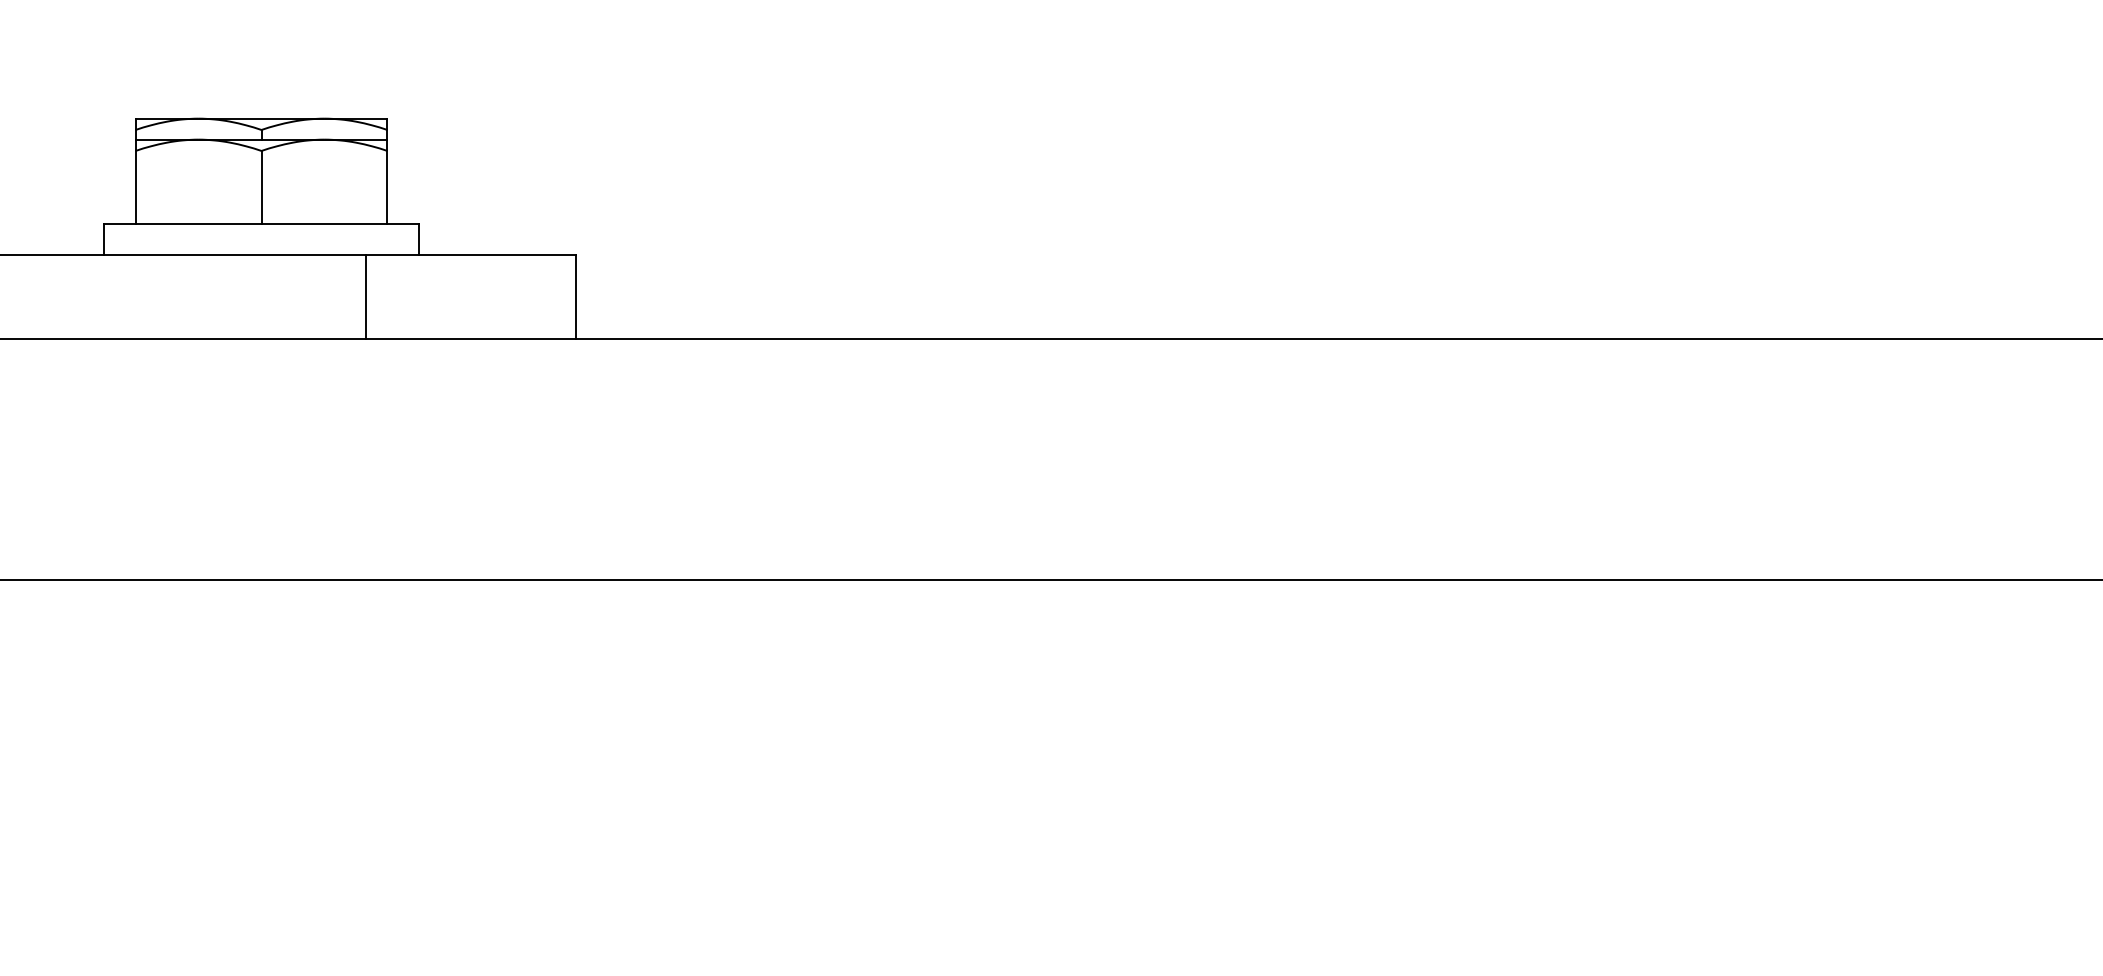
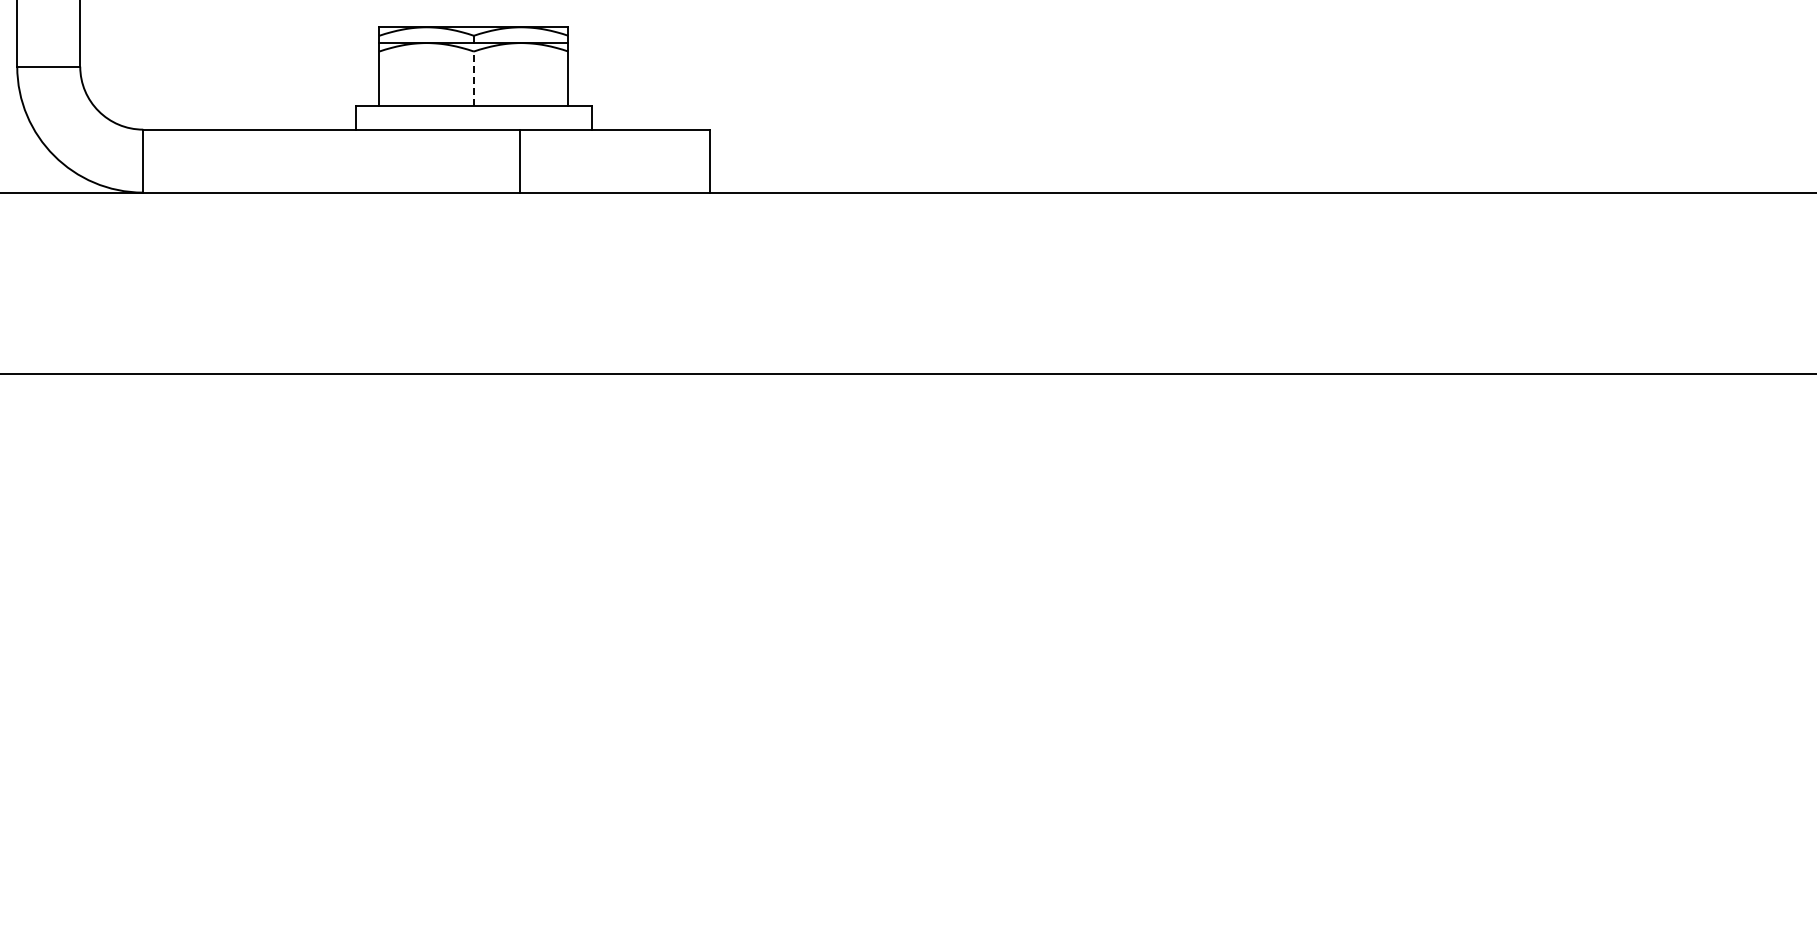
line: (260, 186) -> (473, 78), solid -> dashed
line: (366, 296) -> (519, 160), moved

